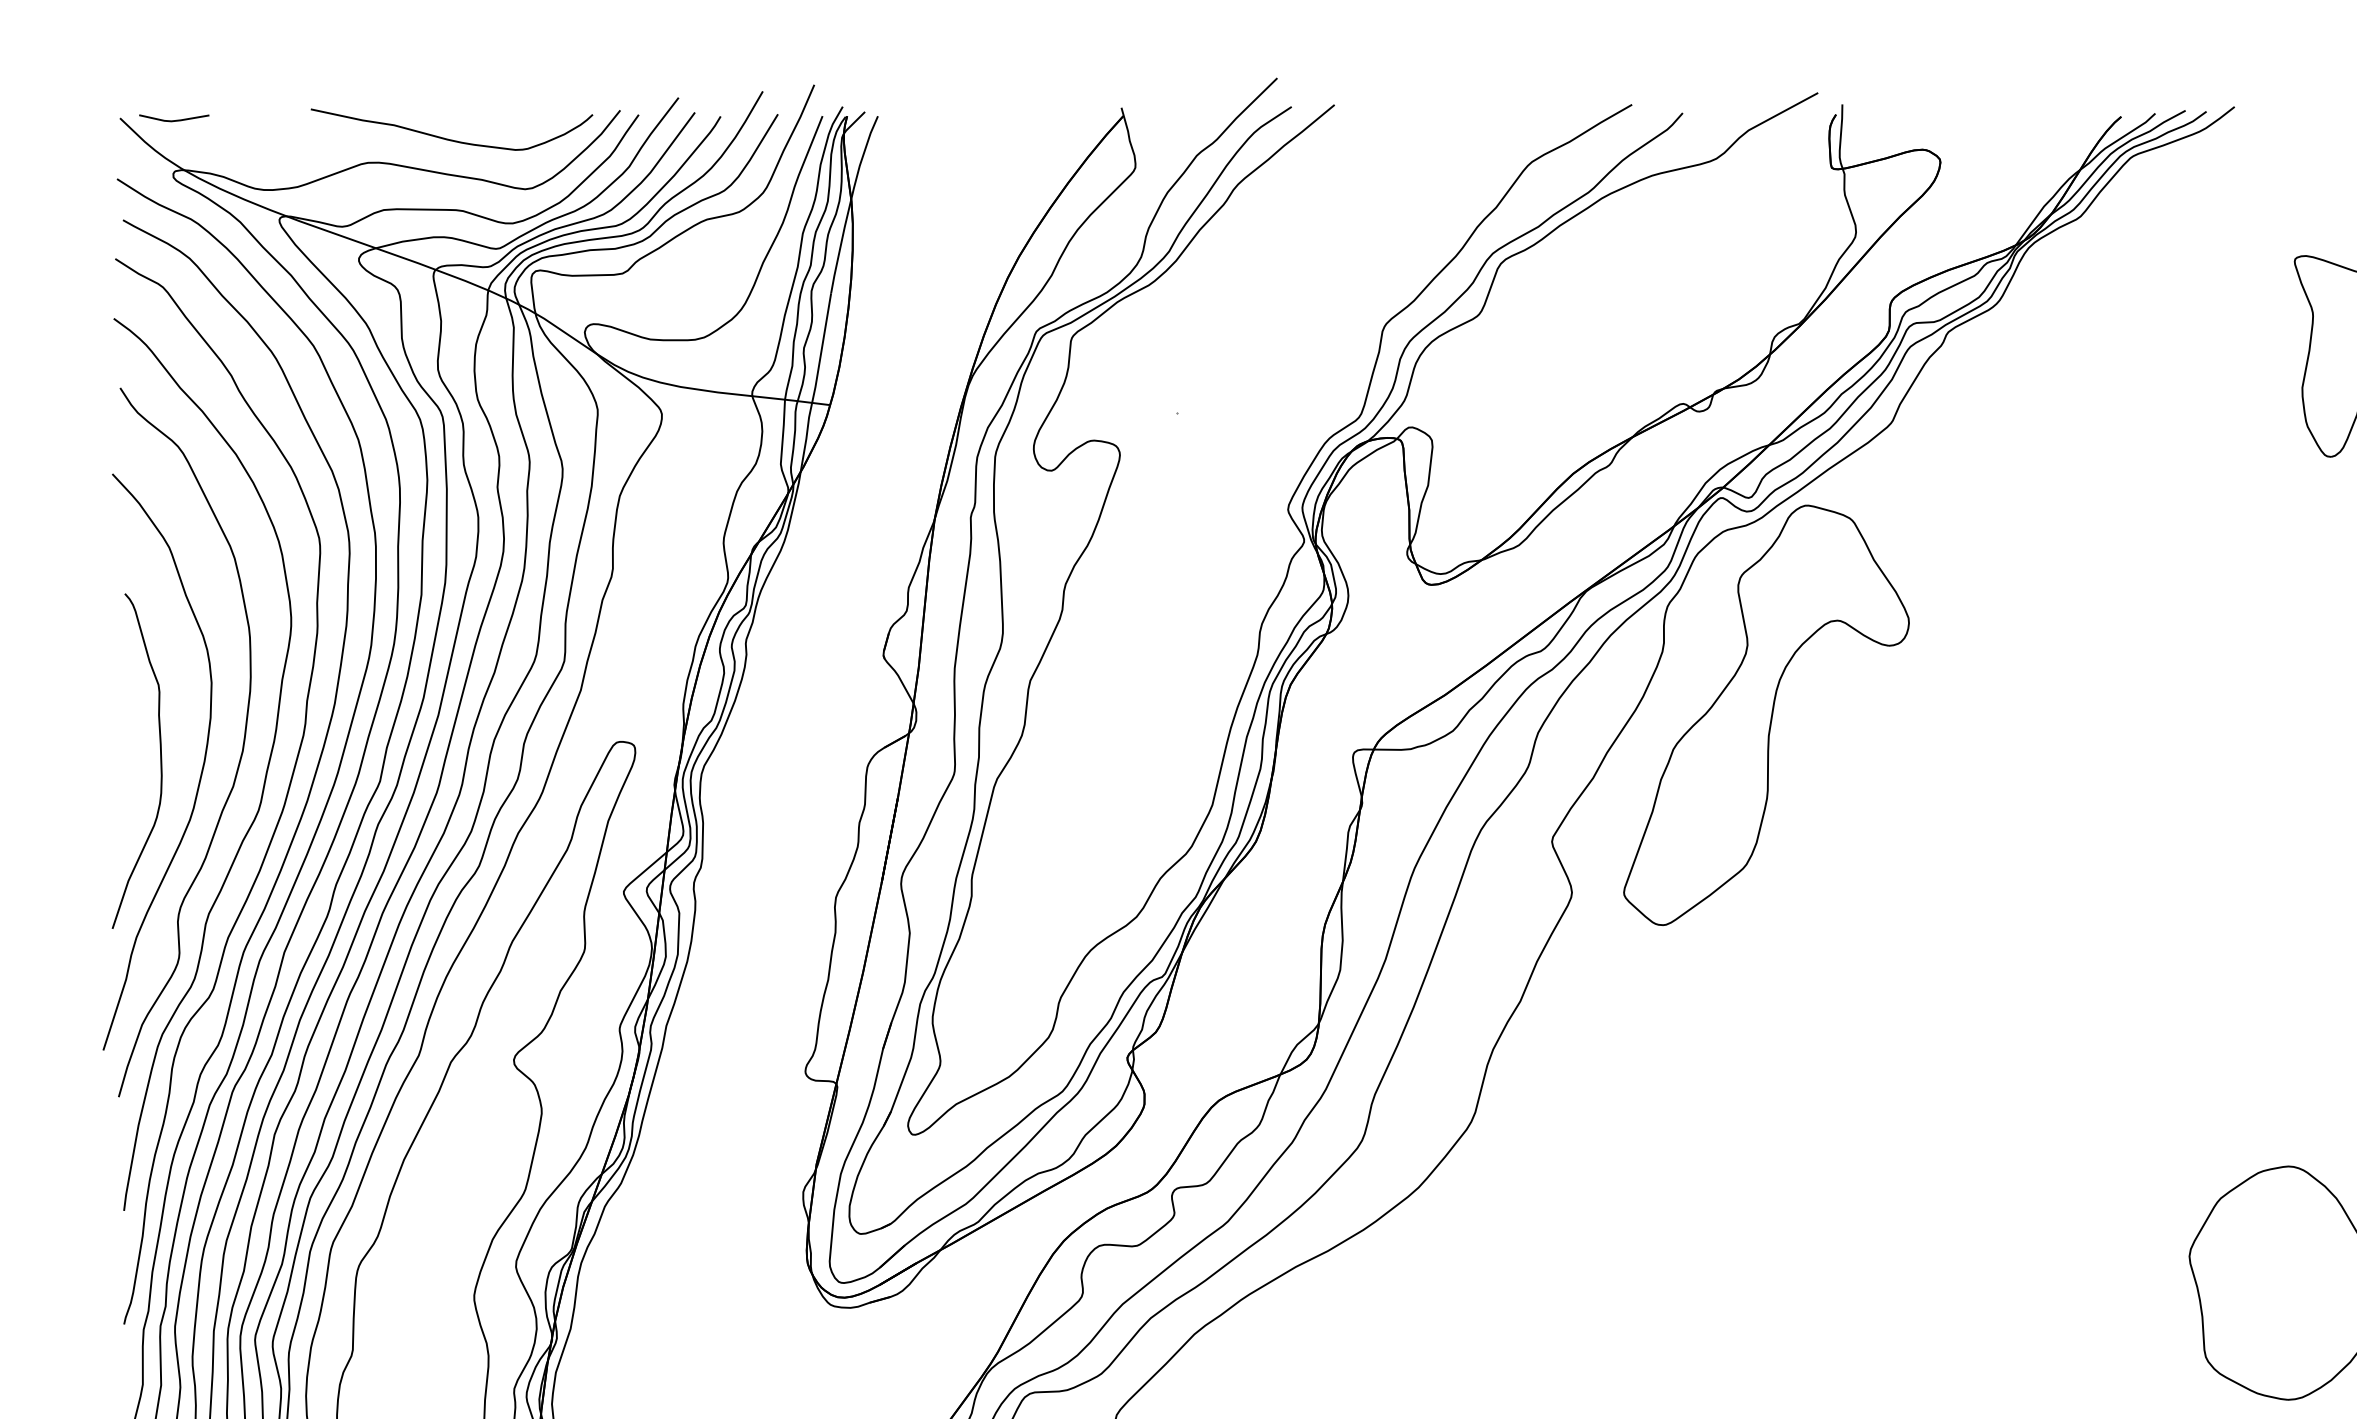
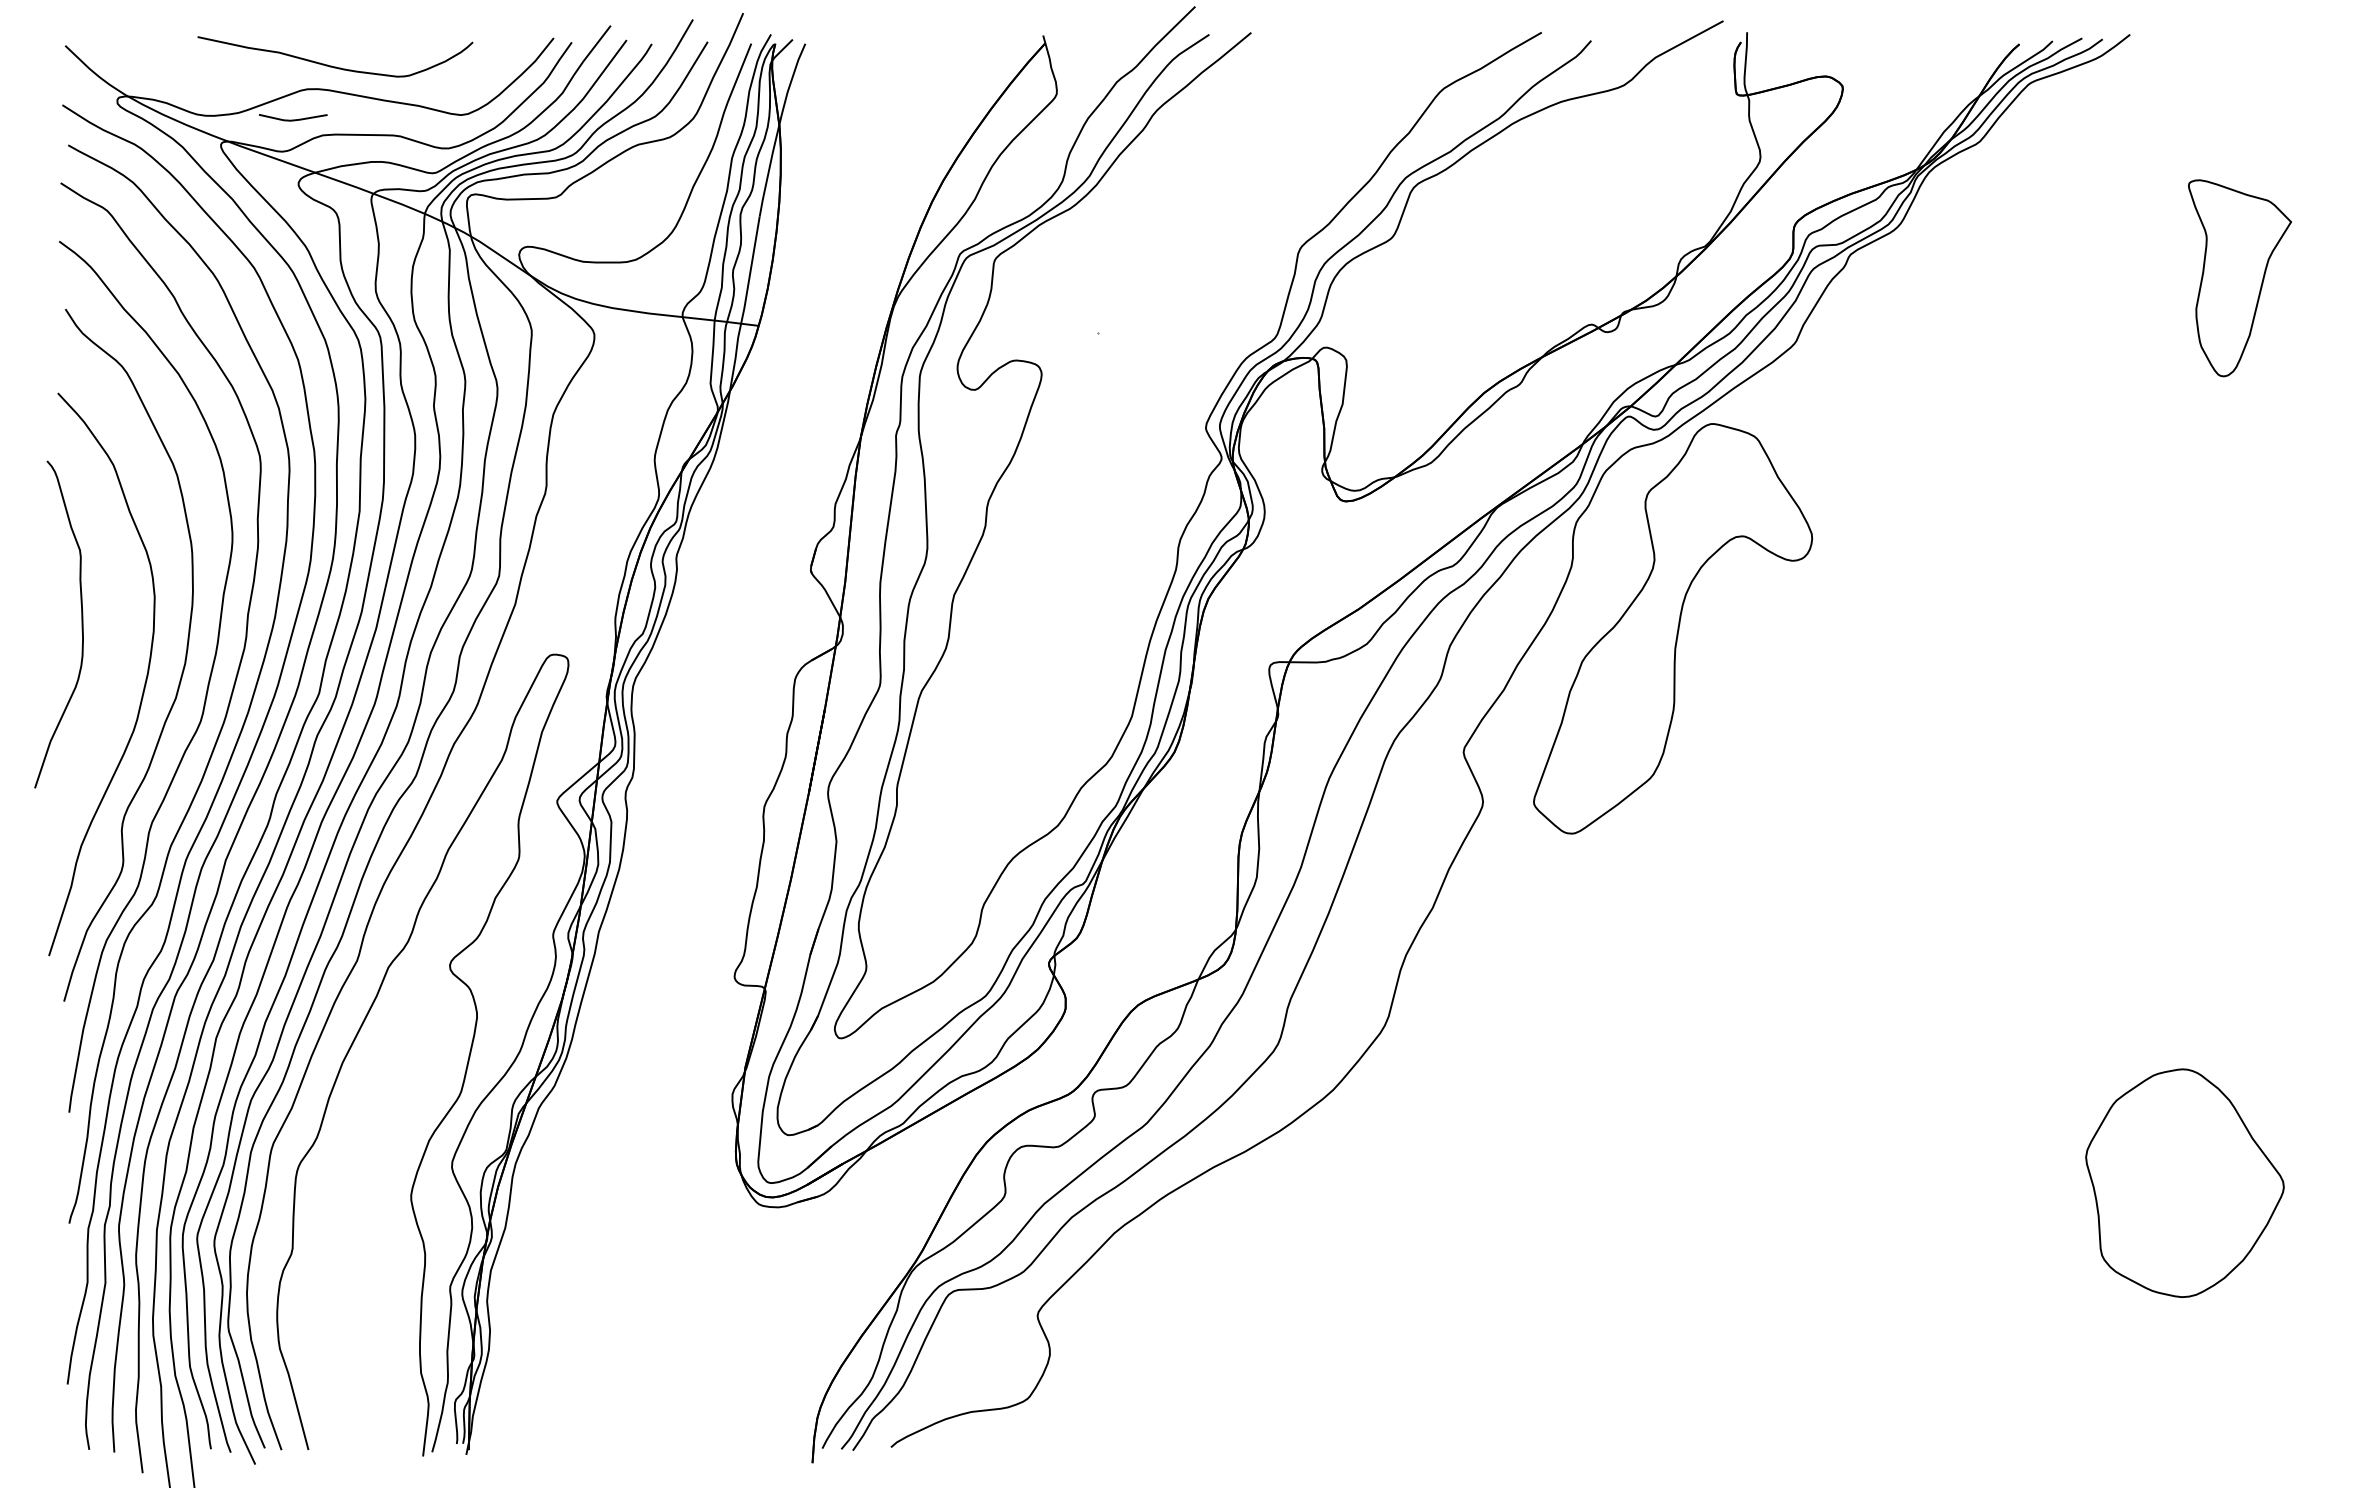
line: (174, 120) -> (293, 119), moved
curve: (447, 138) -> (331, 65), moved
curve: (160, 761) -> (81, 624), moved

